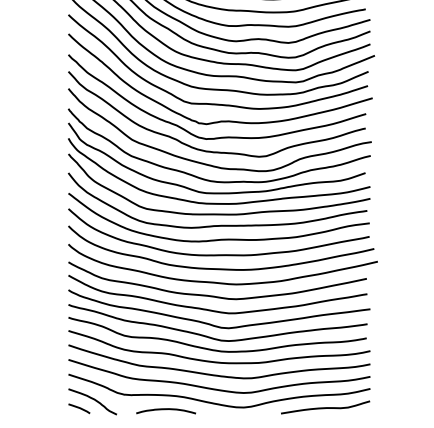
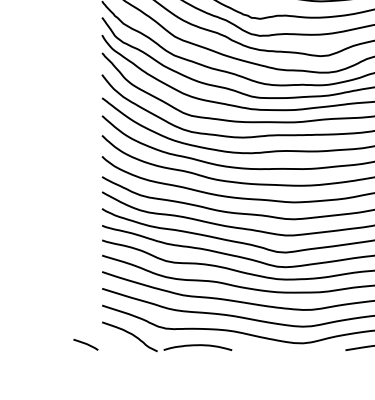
curve: (79, 408) -> (86, 344), moved
curve: (165, 410) -> (197, 346), moved

